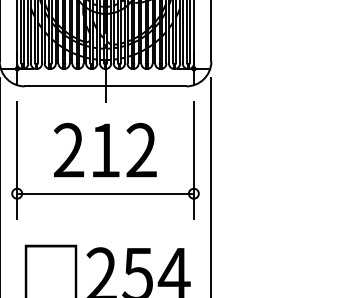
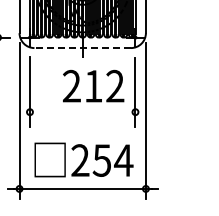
line: (105, 87) -> (82, 48), solid -> dashed
text: (105, 149) -> (93, 85), moved
line: (105, 194) -> (82, 112), removed

